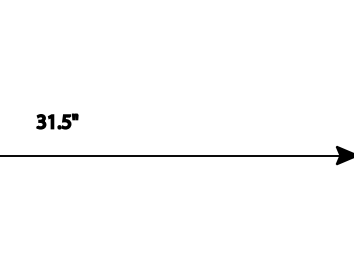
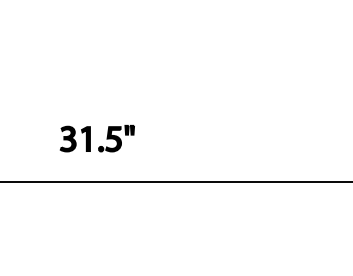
part: (57, 121) -> (97, 138), size x1.43

